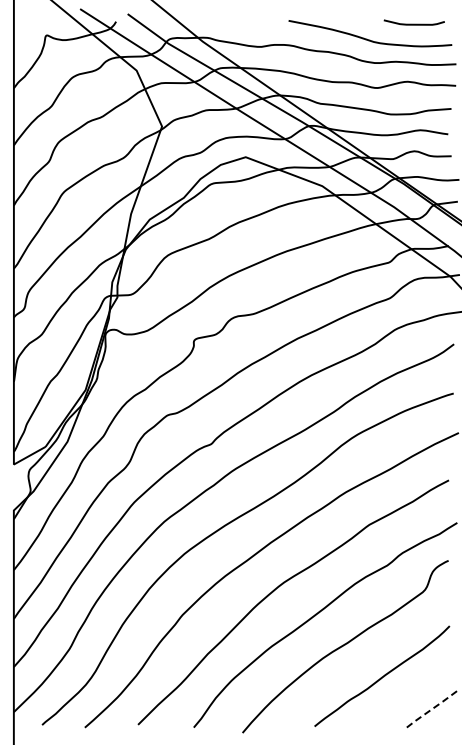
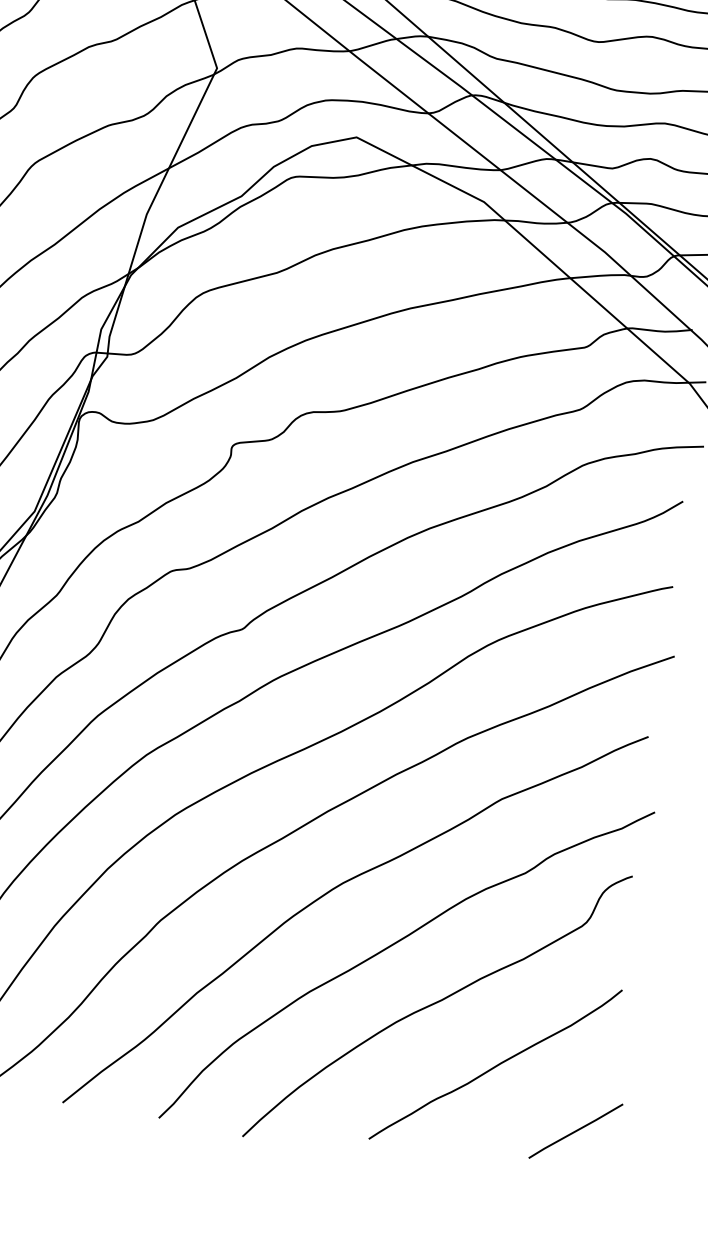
line: (432, 709) -> (576, 1131), dashed -> solid

